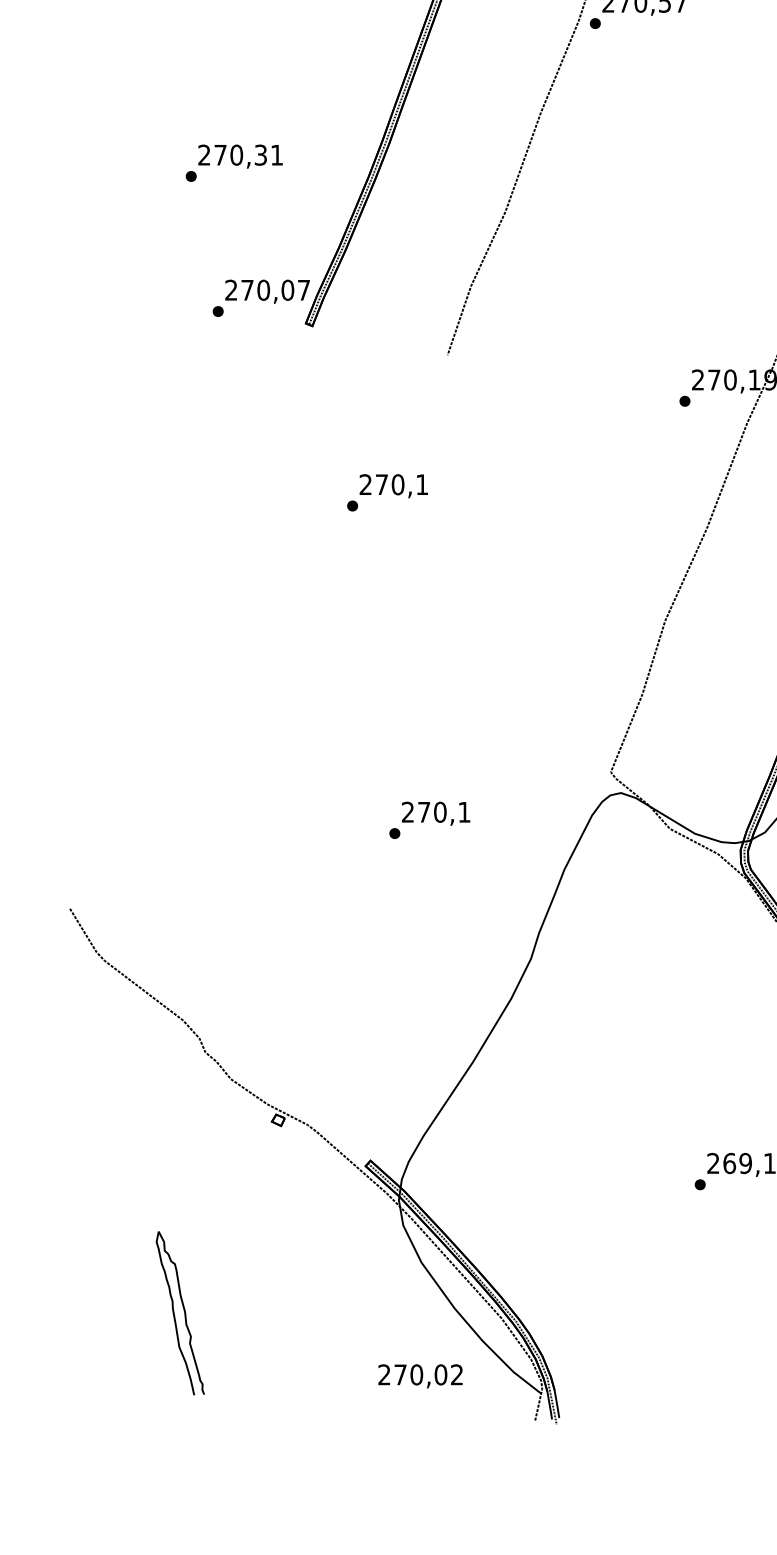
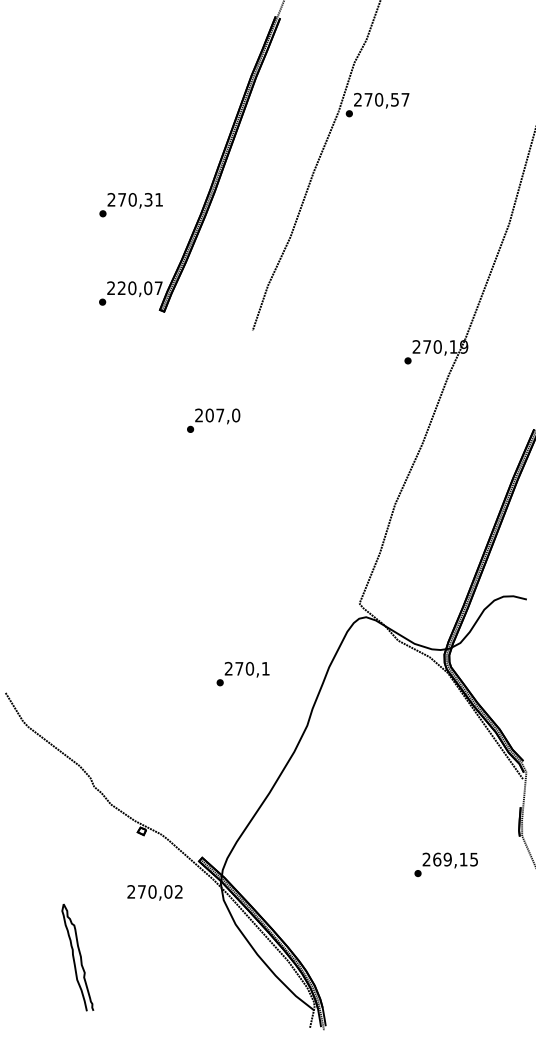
text: (233, 163) -> (130, 205), moved
text: (247, 289) -> (121, 287), 270,07 -> 220,07
text: (401, 484) -> (222, 415), 270,1 -> 207,0
text: (428, 820) -> (242, 674), moved
text: (419, 1375) -> (154, 892), moved

